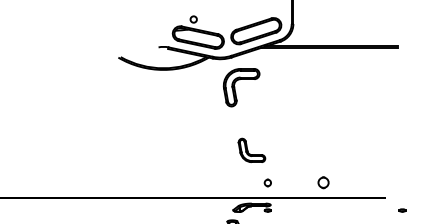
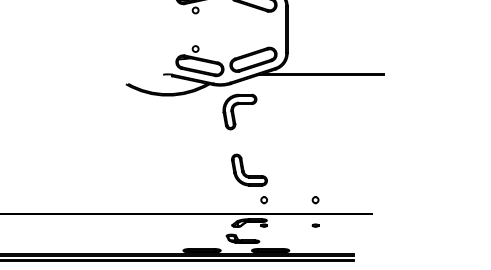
part: (251, 149) -> (249, 169), size x1.43
part: (323, 183) -> (315, 200), size x0.62
part: (402, 210) -> (315, 225), moved

